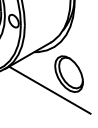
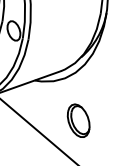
part: (68, 73) -> (78, 119), size x0.6

